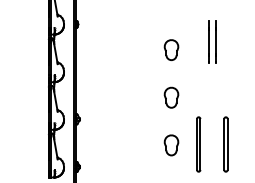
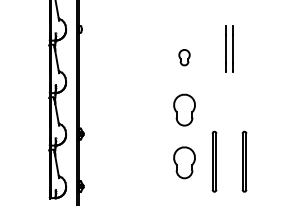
part: (171, 49) -> (184, 57), size x0.7
part: (171, 97) -> (184, 110), size x1.4
part: (171, 145) -> (184, 162), size x1.4

